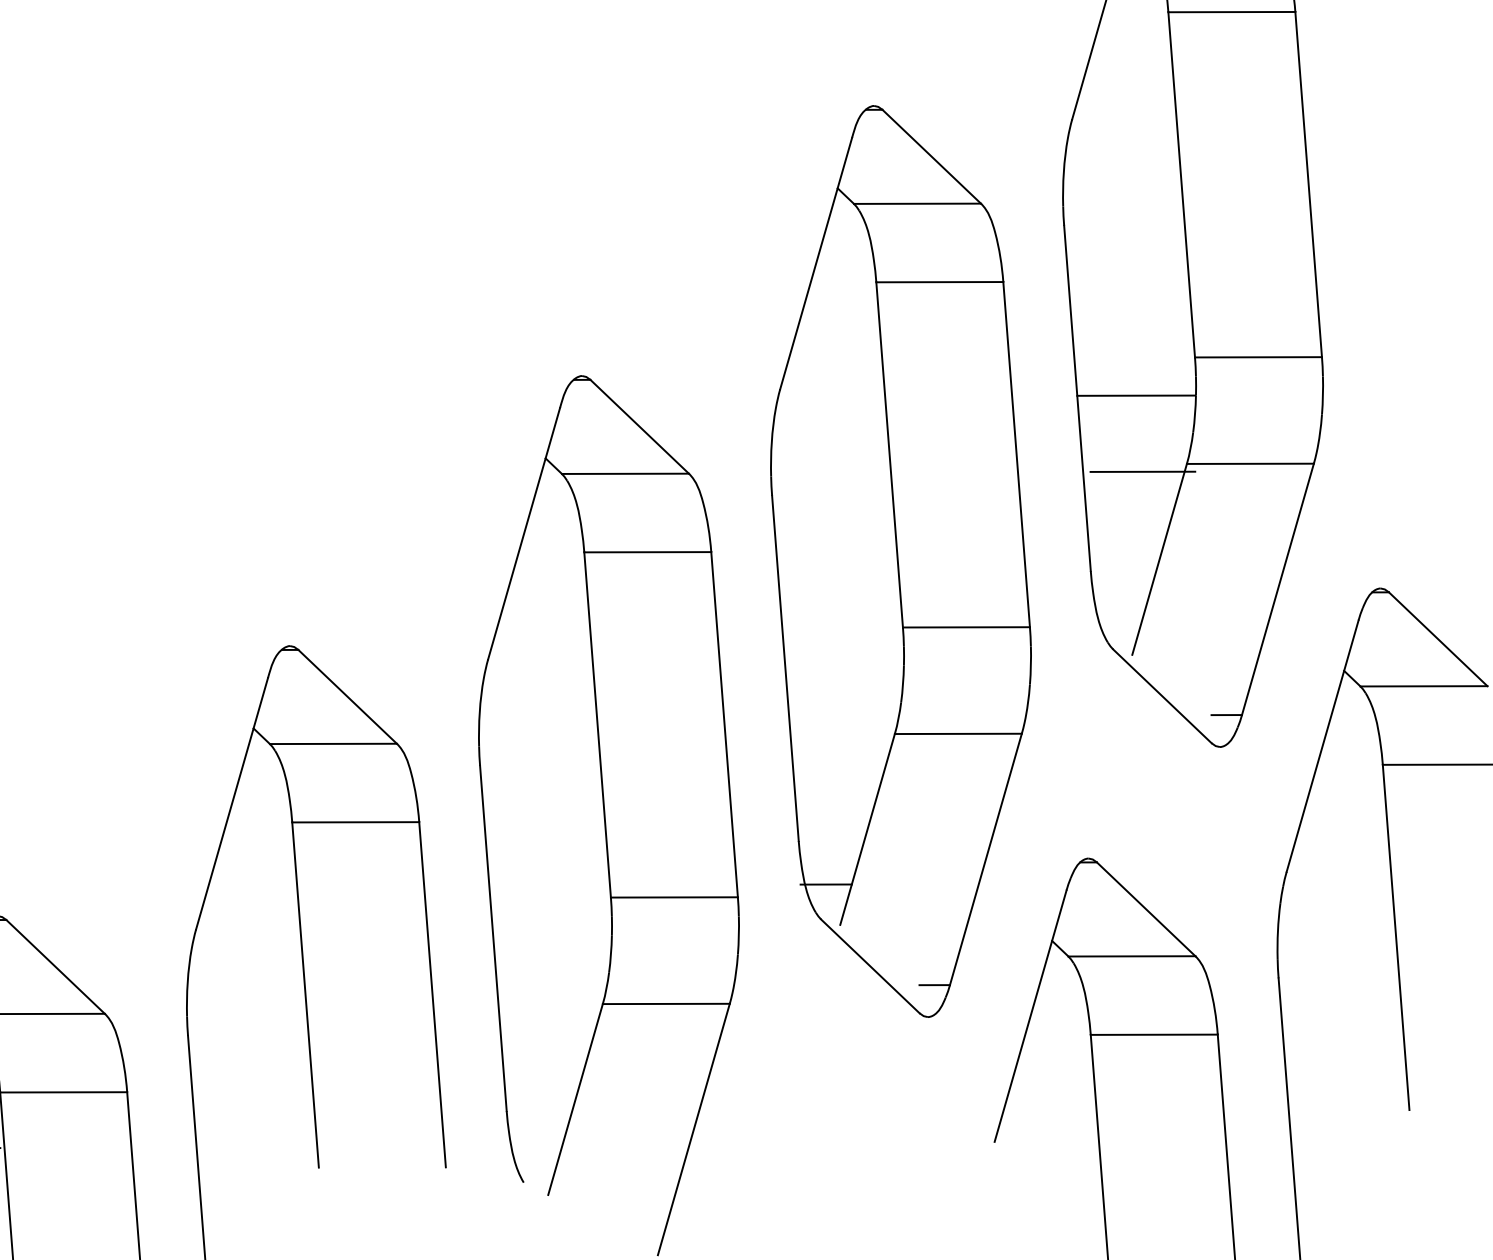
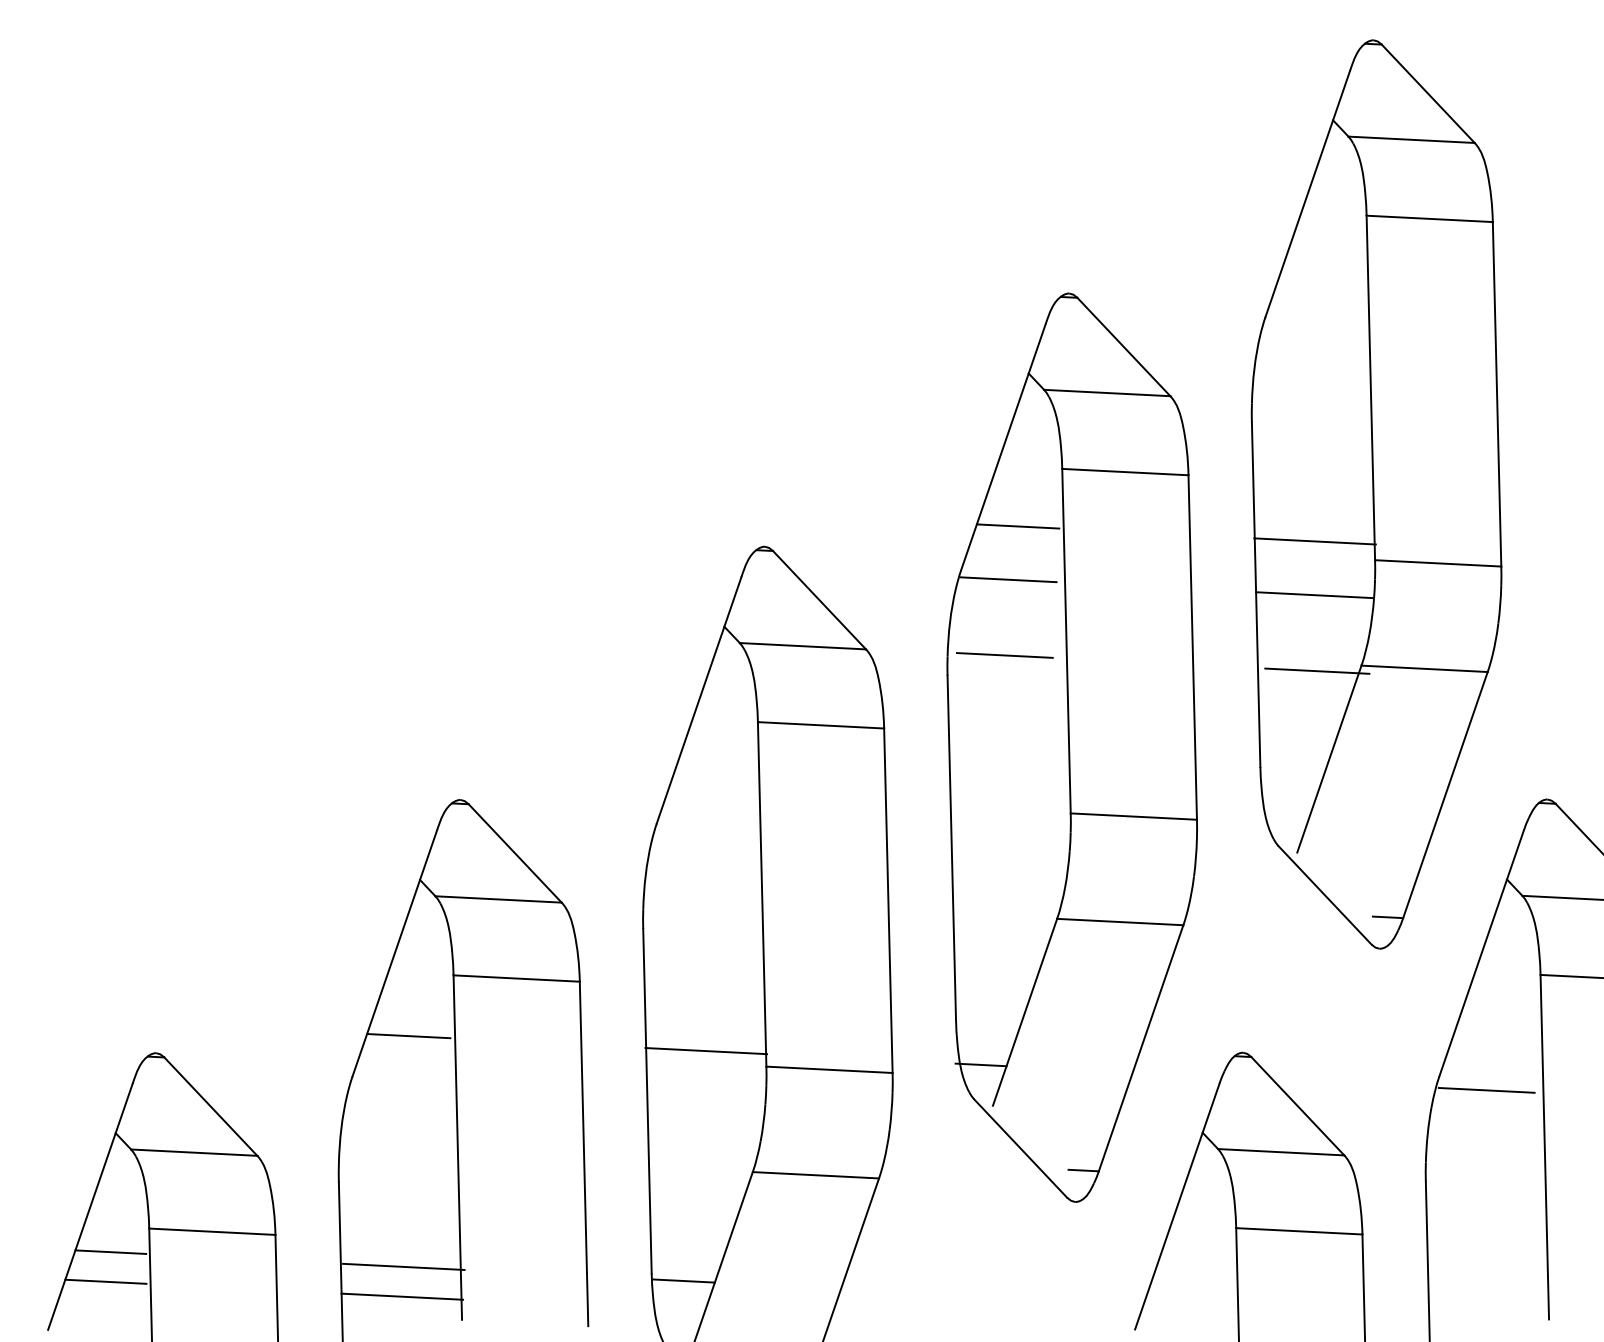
line: (1133, 341) -> (1314, 541), added
line: (834, 342) -> (1017, 526), added
line: (828, 396) -> (1008, 579), added
line: (828, 472) -> (1004, 655), added
line: (1334, 882) -> (1486, 1089), added
line: (550, 885) -> (706, 1051), added
line: (250, 886) -> (408, 1036), added
line: (538, 1116) -> (683, 1280), added
line: (257, 1117) -> (403, 1266), added
line: (257, 1147) -> (402, 1296), added

